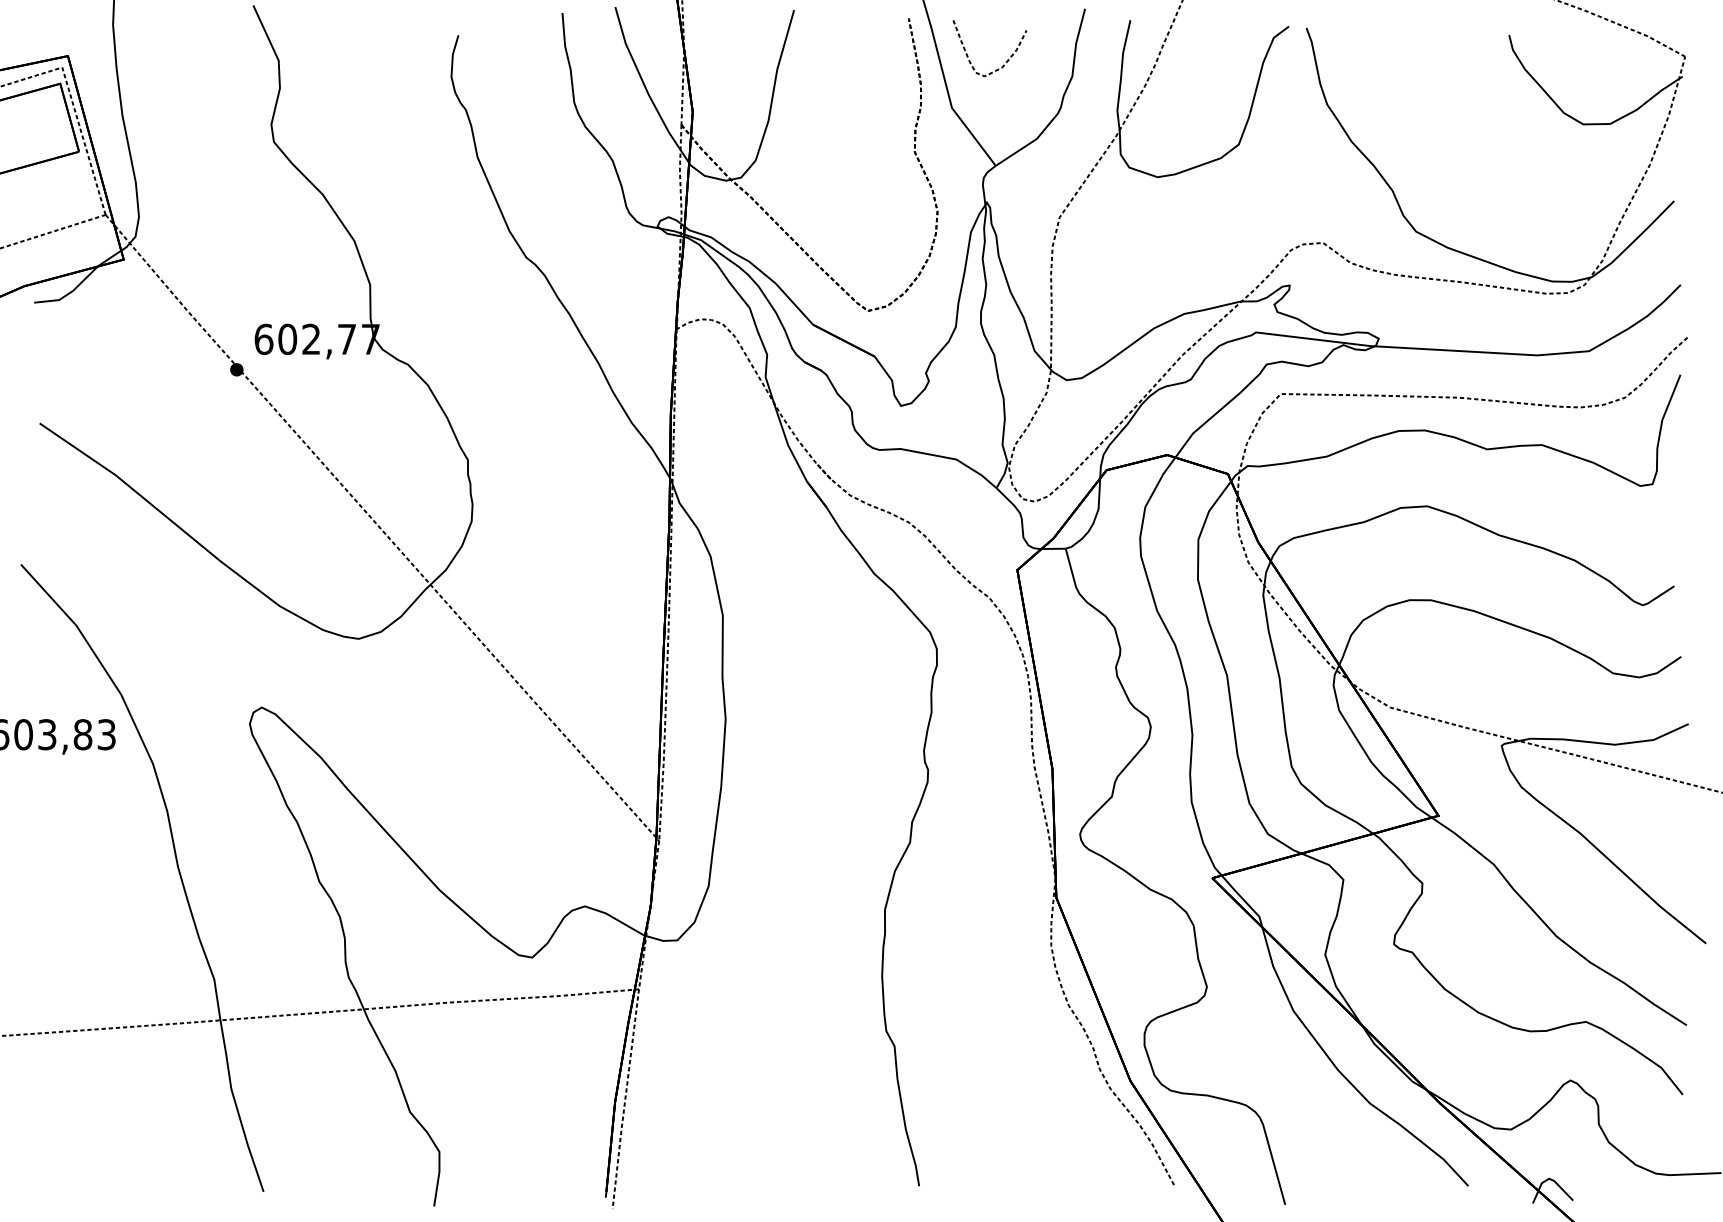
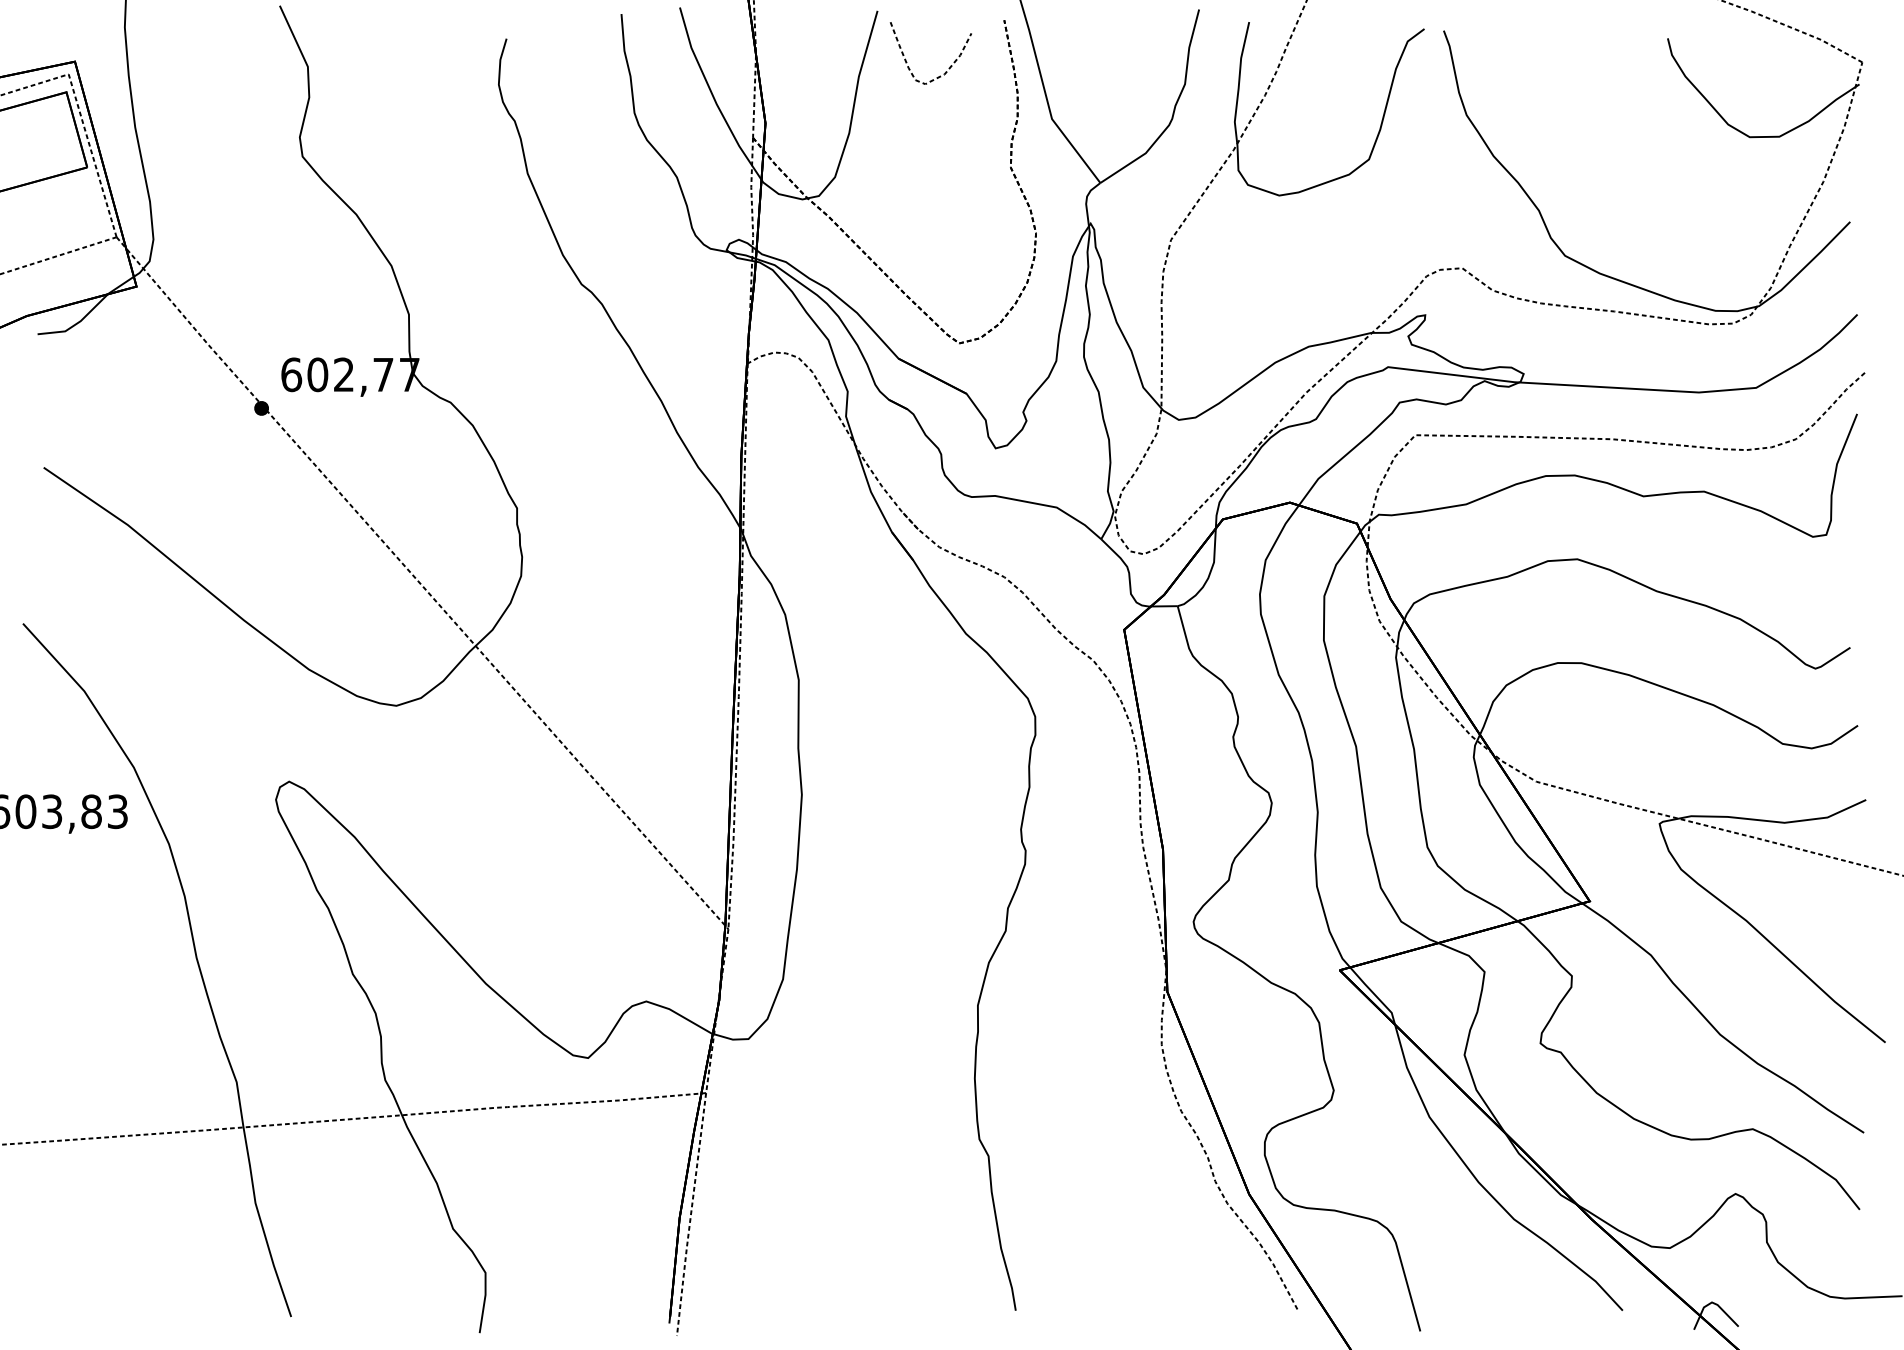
curve: (1006, 60) -> (949, 66), moved

